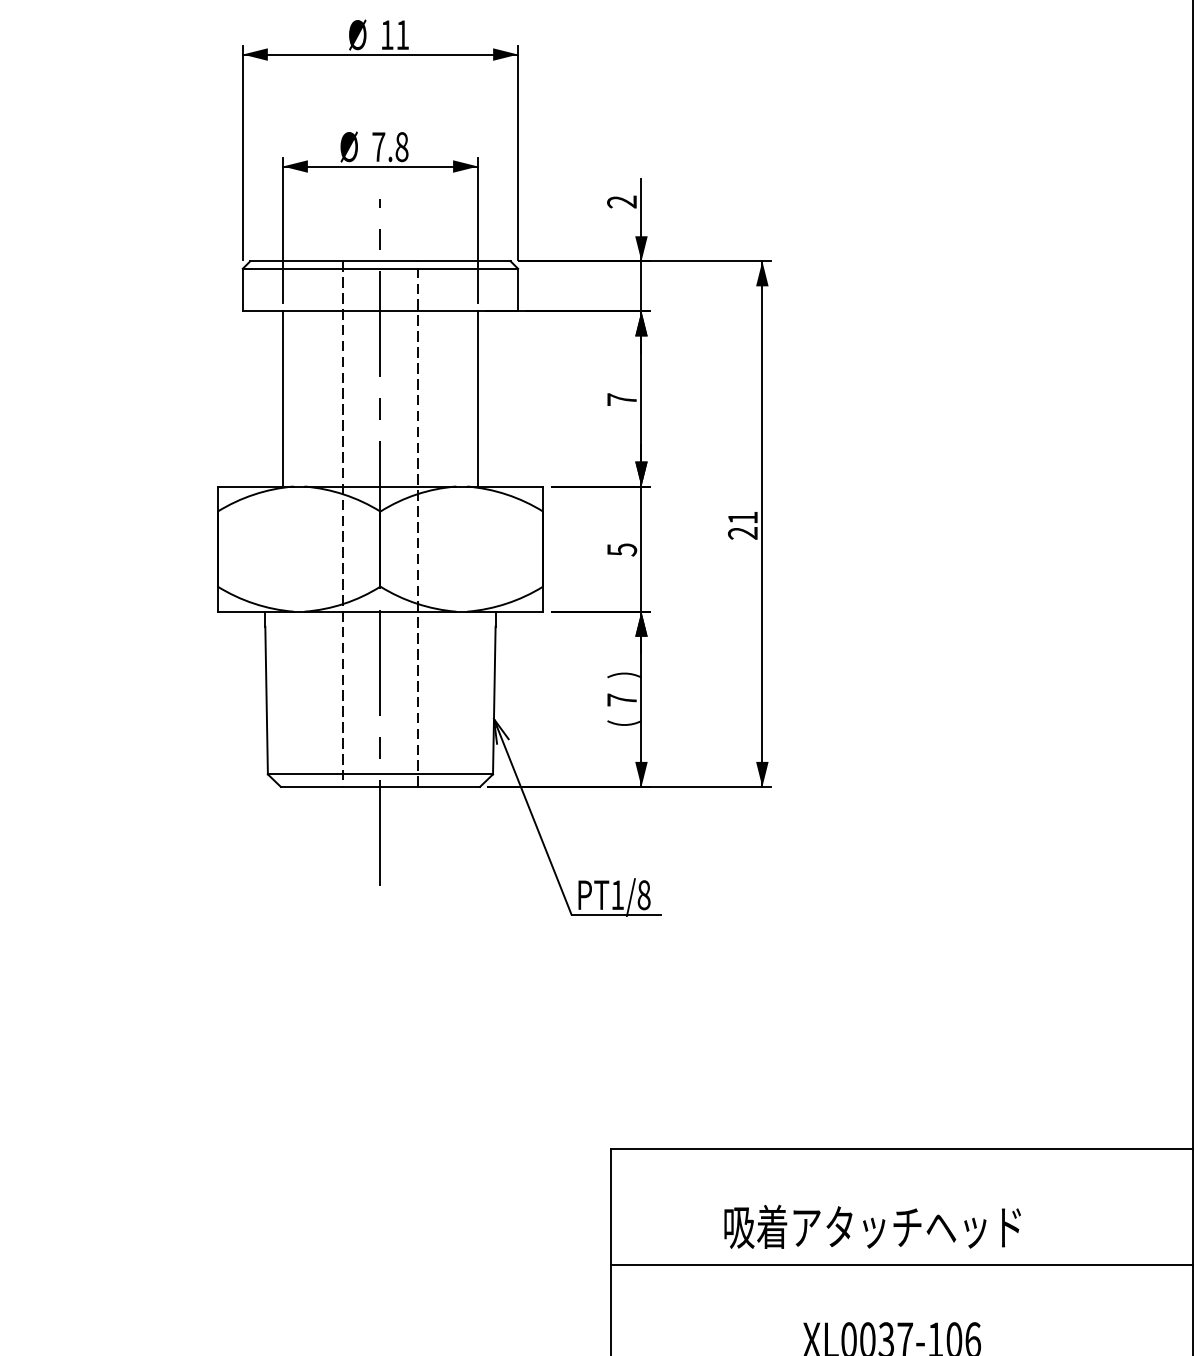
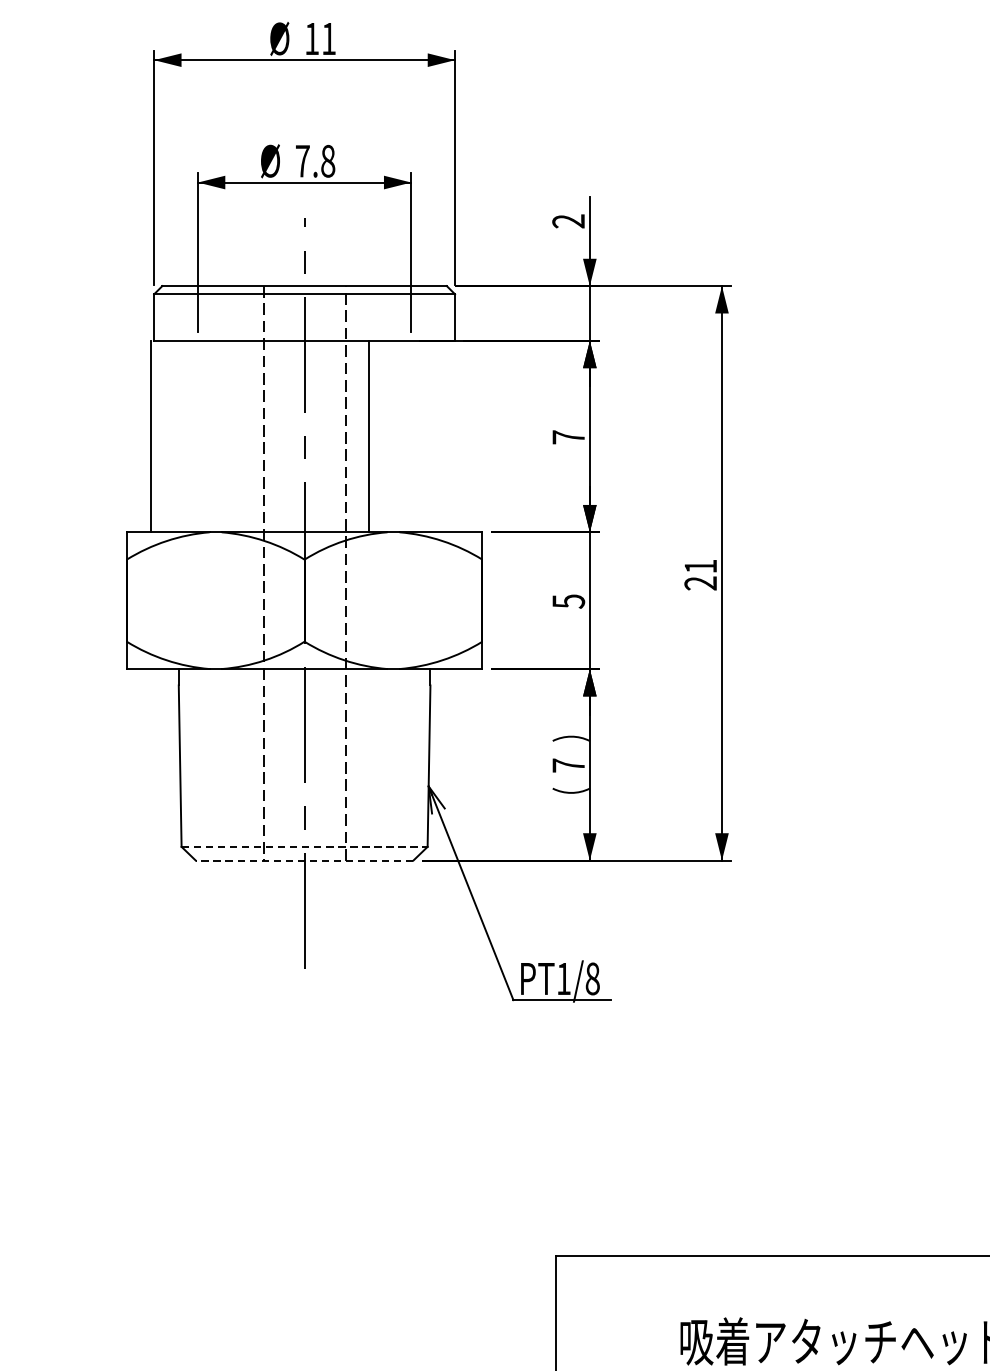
line: (282, 398) -> (150, 436), moved
line: (478, 398) -> (369, 436), moved
line: (380, 774) -> (304, 846), solid -> dashed
line: (380, 786) -> (304, 860), solid -> dashed

